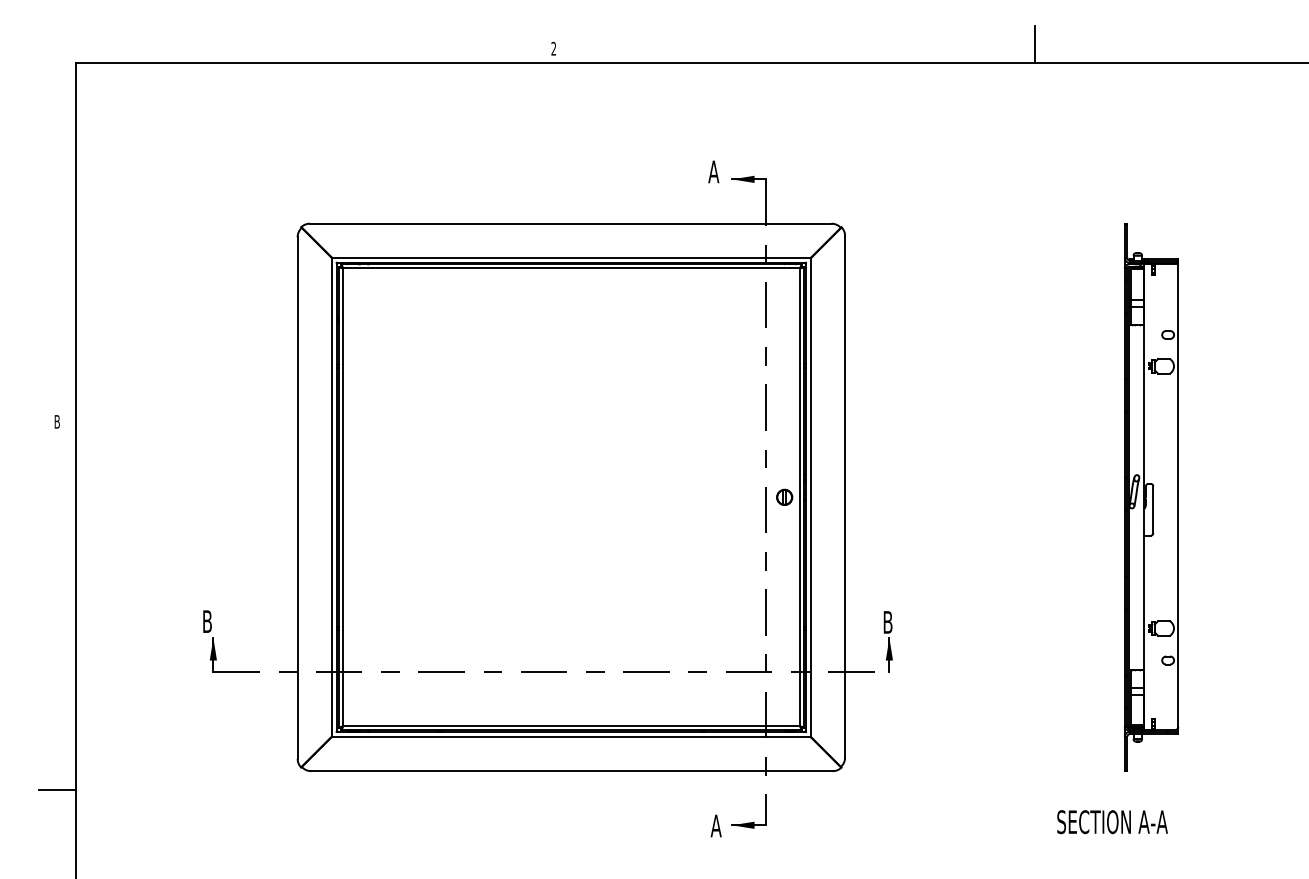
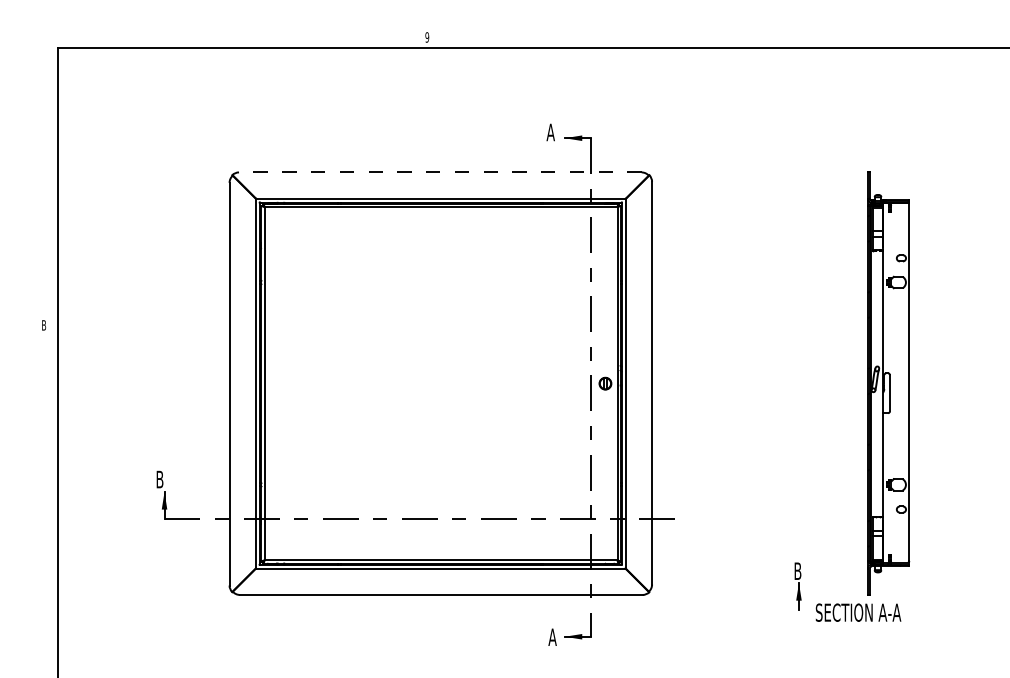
line: (1035, 44) -> (799, 34), removed
text: (553, 48) -> (427, 37), 2 -> 9
line: (570, 223) -> (440, 172), solid -> dashed
part: (887, 641) -> (797, 585), moved
line: (57, 789) -> (44, 609), removed
text: (1112, 822) -> (858, 612), moved

